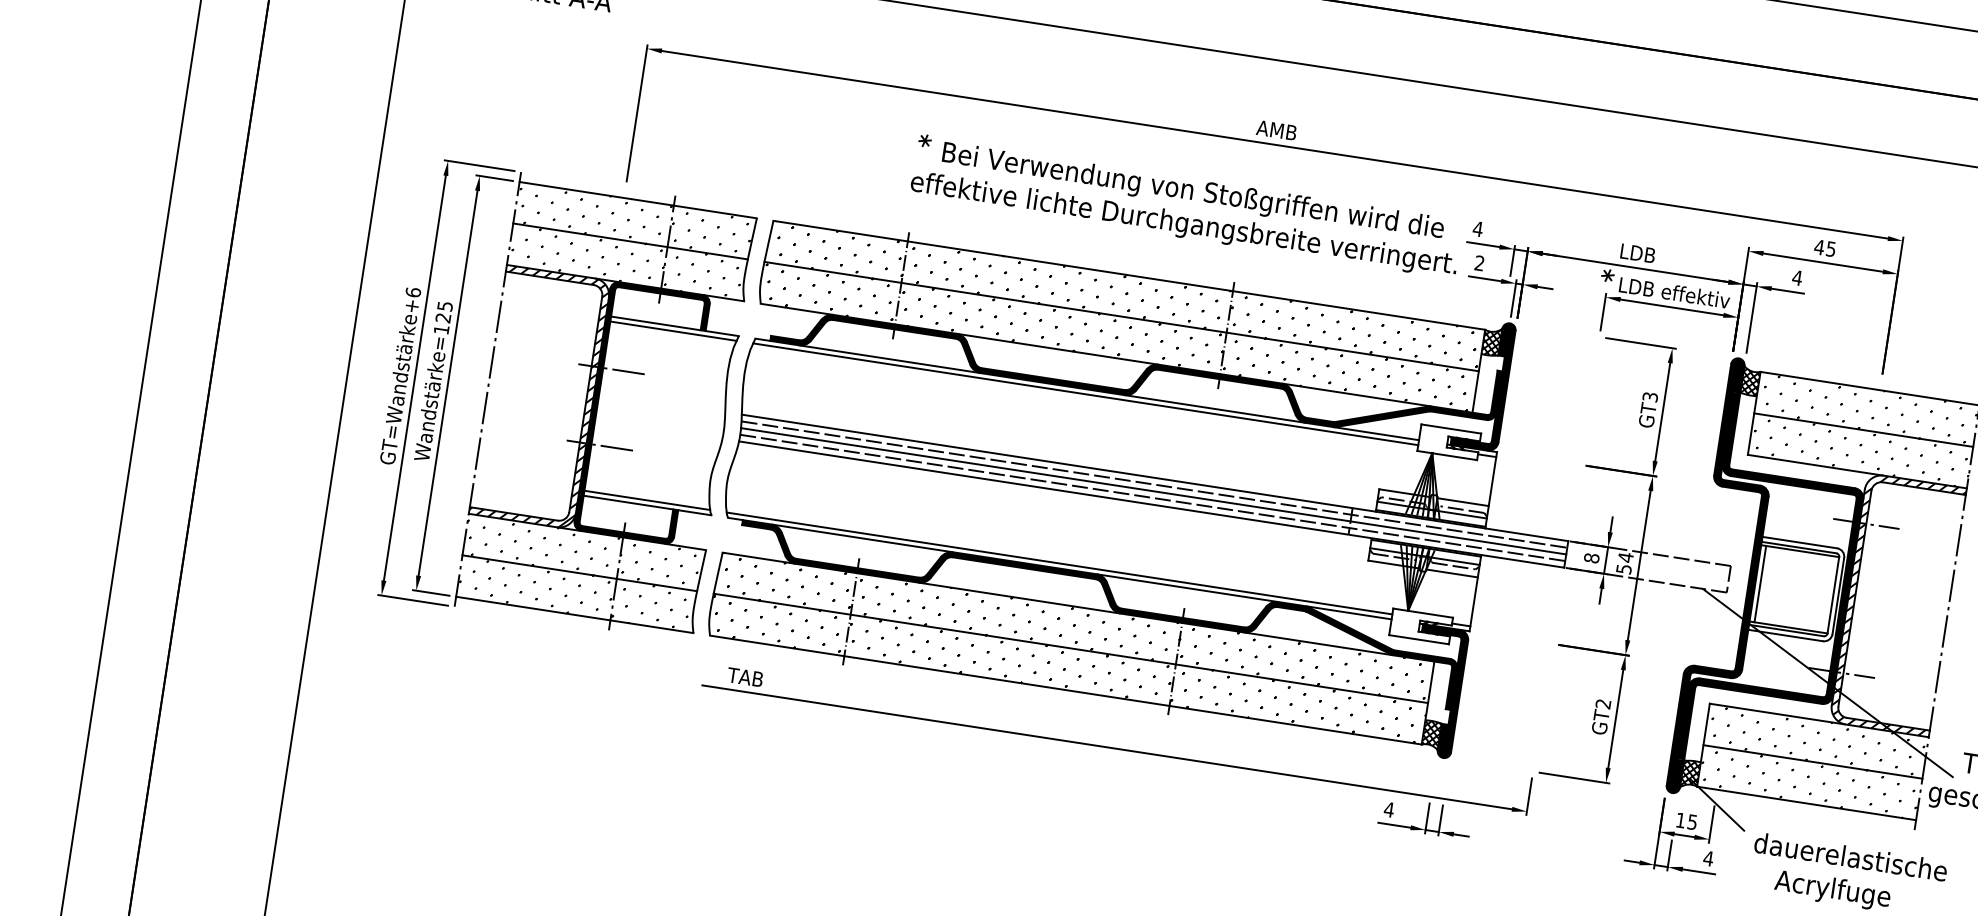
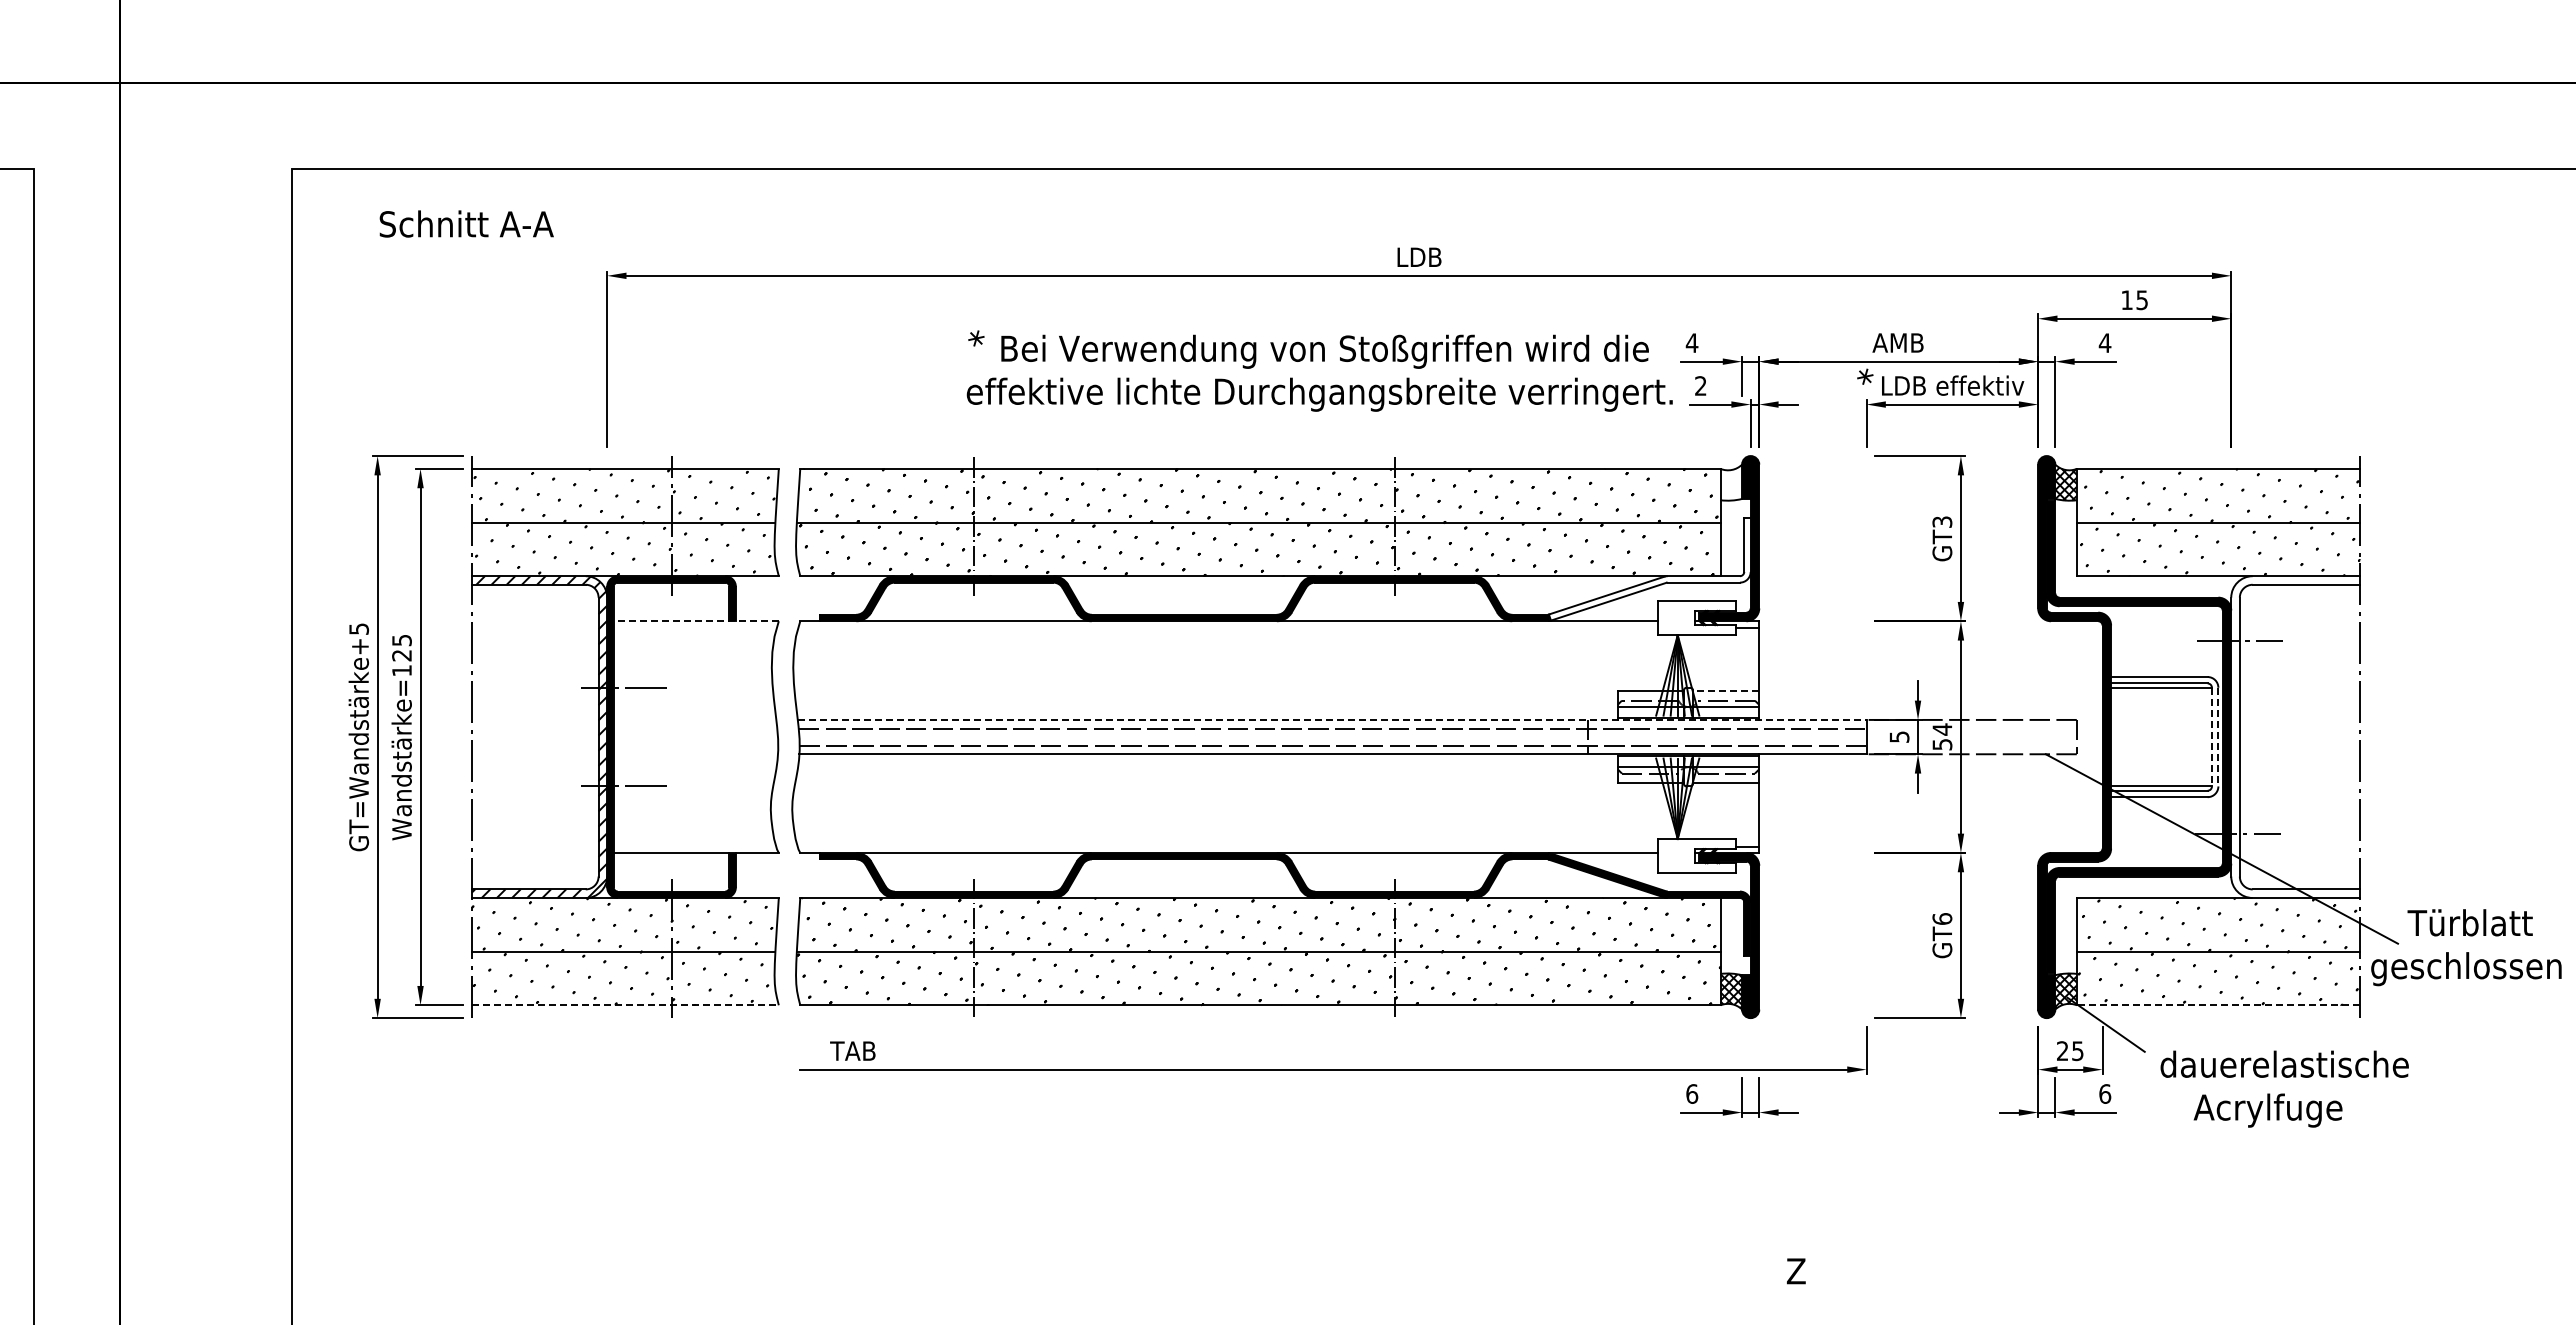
text: (1276, 129) -> (1418, 256), AMB -> LDB
text: (1819, 246) -> (2126, 299), 45 -> 15
text: (1636, 252) -> (1897, 342), LDB -> AMB
text: (413, 292) -> (359, 628), GT=Wandstärke+6 -> GT=Wandstärke+5
line: (675, 326) -> (696, 621), solid -> dashed
line: (673, 331) -> (695, 627), removed
hatch: (1491, 341) -> (1731, 482), removed
line: (1085, 394) -> (1228, 627), removed
fill: (1418, 399) -> (1649, 569), removed
line: (1155, 477) -> (1332, 719), solid -> dashed
line: (1153, 491) -> (1332, 737), removed
line: (646, 500) -> (694, 846), removed
line: (1462, 501) -> (1725, 690), solid -> dashed
text: (1591, 557) -> (1899, 736), 8 -> 5
line: (1059, 563) -> (1227, 846), removed
line: (1760, 583) -> (2117, 736), removed
line: (1832, 595) -> (2211, 737), solid -> dashed
line: (1838, 596) -> (2218, 737), solid -> dashed
hatch: (1897, 605) -> (2295, 737), removed
line: (574, 615) -> (625, 1005), solid -> dashed
text: (1603, 703) -> (1942, 918), GT2 -> GT6
line: (1806, 803) -> (2218, 1005), solid -> dashed
text: (1388, 809) -> (1691, 1093), 4 -> 6
text: (1680, 819) -> (2062, 1050), 15 -> 25
text: (1708, 858) -> (2104, 1093), 4 -> 6

